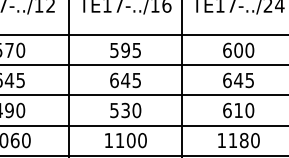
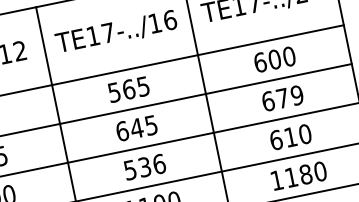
text: (125, 50) -> (128, 89), 595 -> 565
text: (244, 79) -> (290, 95), 645 -> 679
text: (136, 109) -> (158, 162), 530 -> 536

